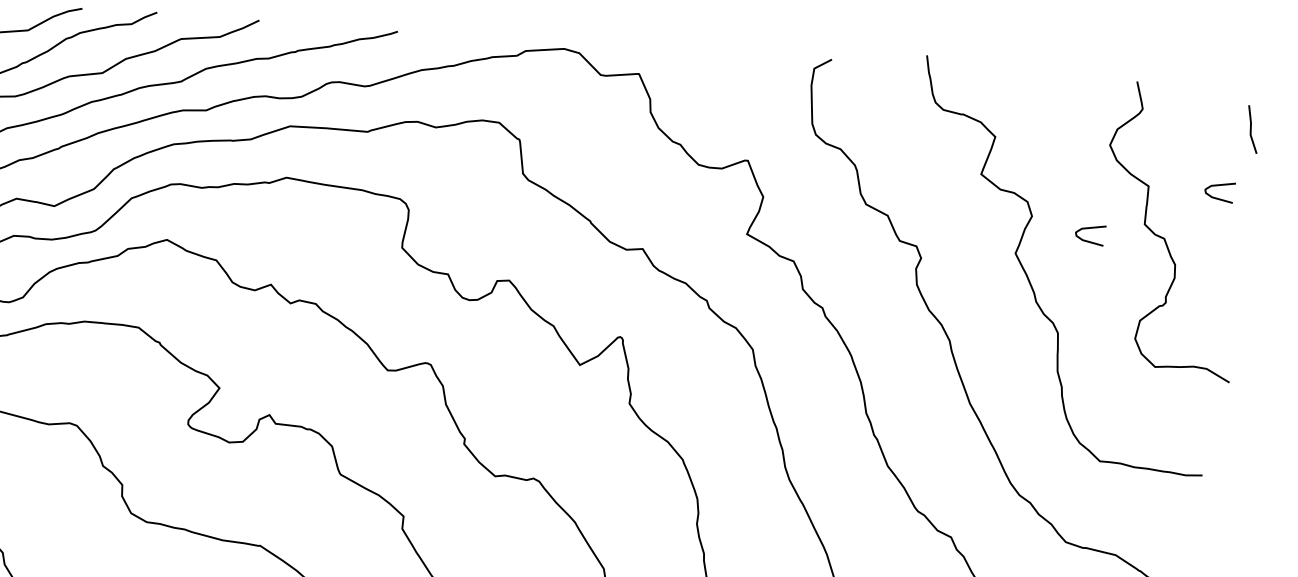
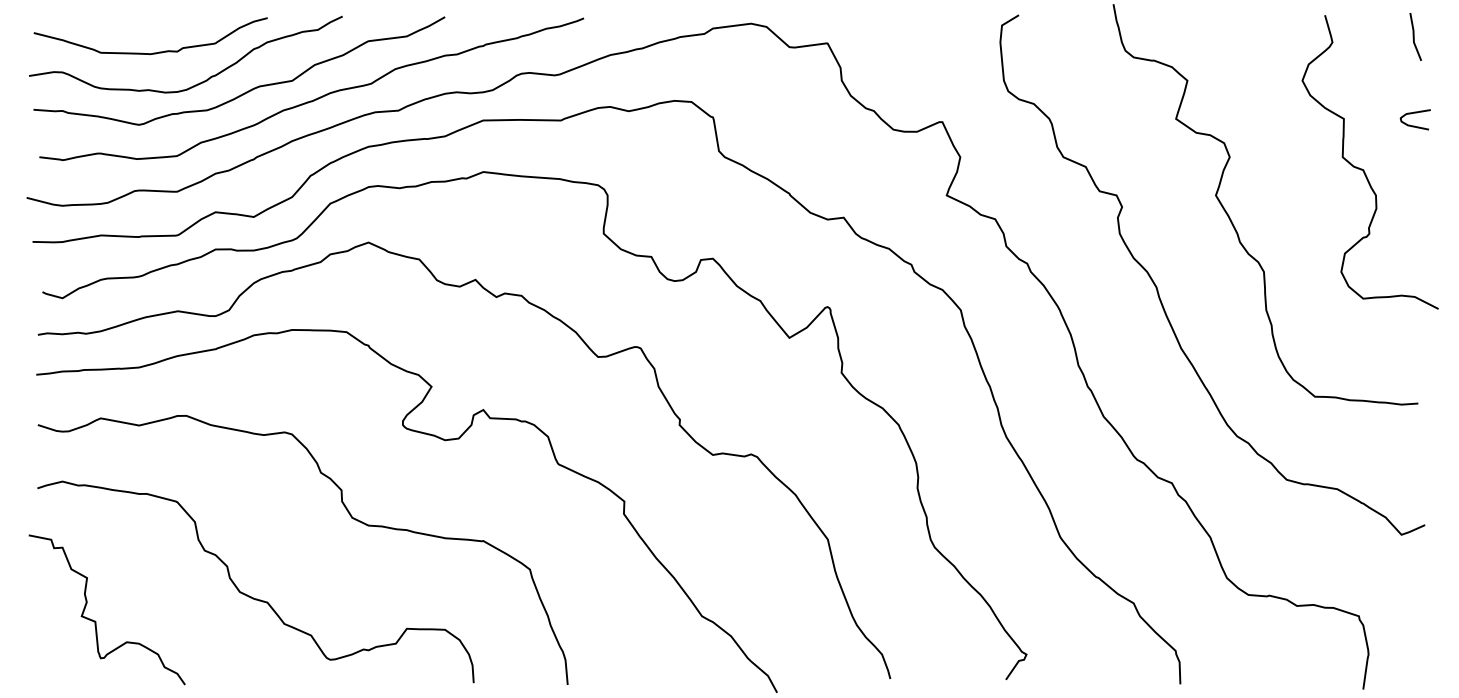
line: (1251, 129) -> (1414, 36), moved
curve: (1086, 229) -> (1285, 166), removed

